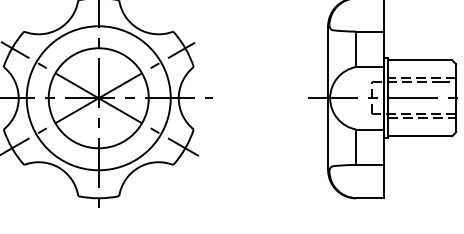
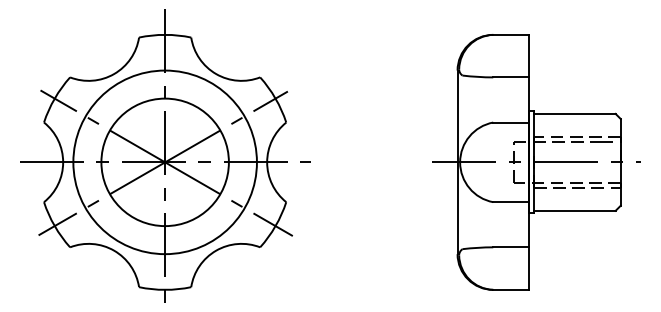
line: (356, 48) -> (493, 99), removed
line: (356, 147) -> (493, 224), removed

